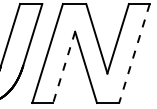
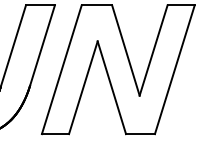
line: (134, 53) -> (174, 69), dashed -> solid
line: (64, 67) -> (83, 87), dashed -> solid

